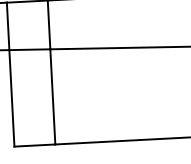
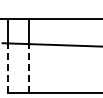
line: (52, 95) -> (28, 67), solid -> dashed
line: (11, 99) -> (7, 68), solid -> dashed

